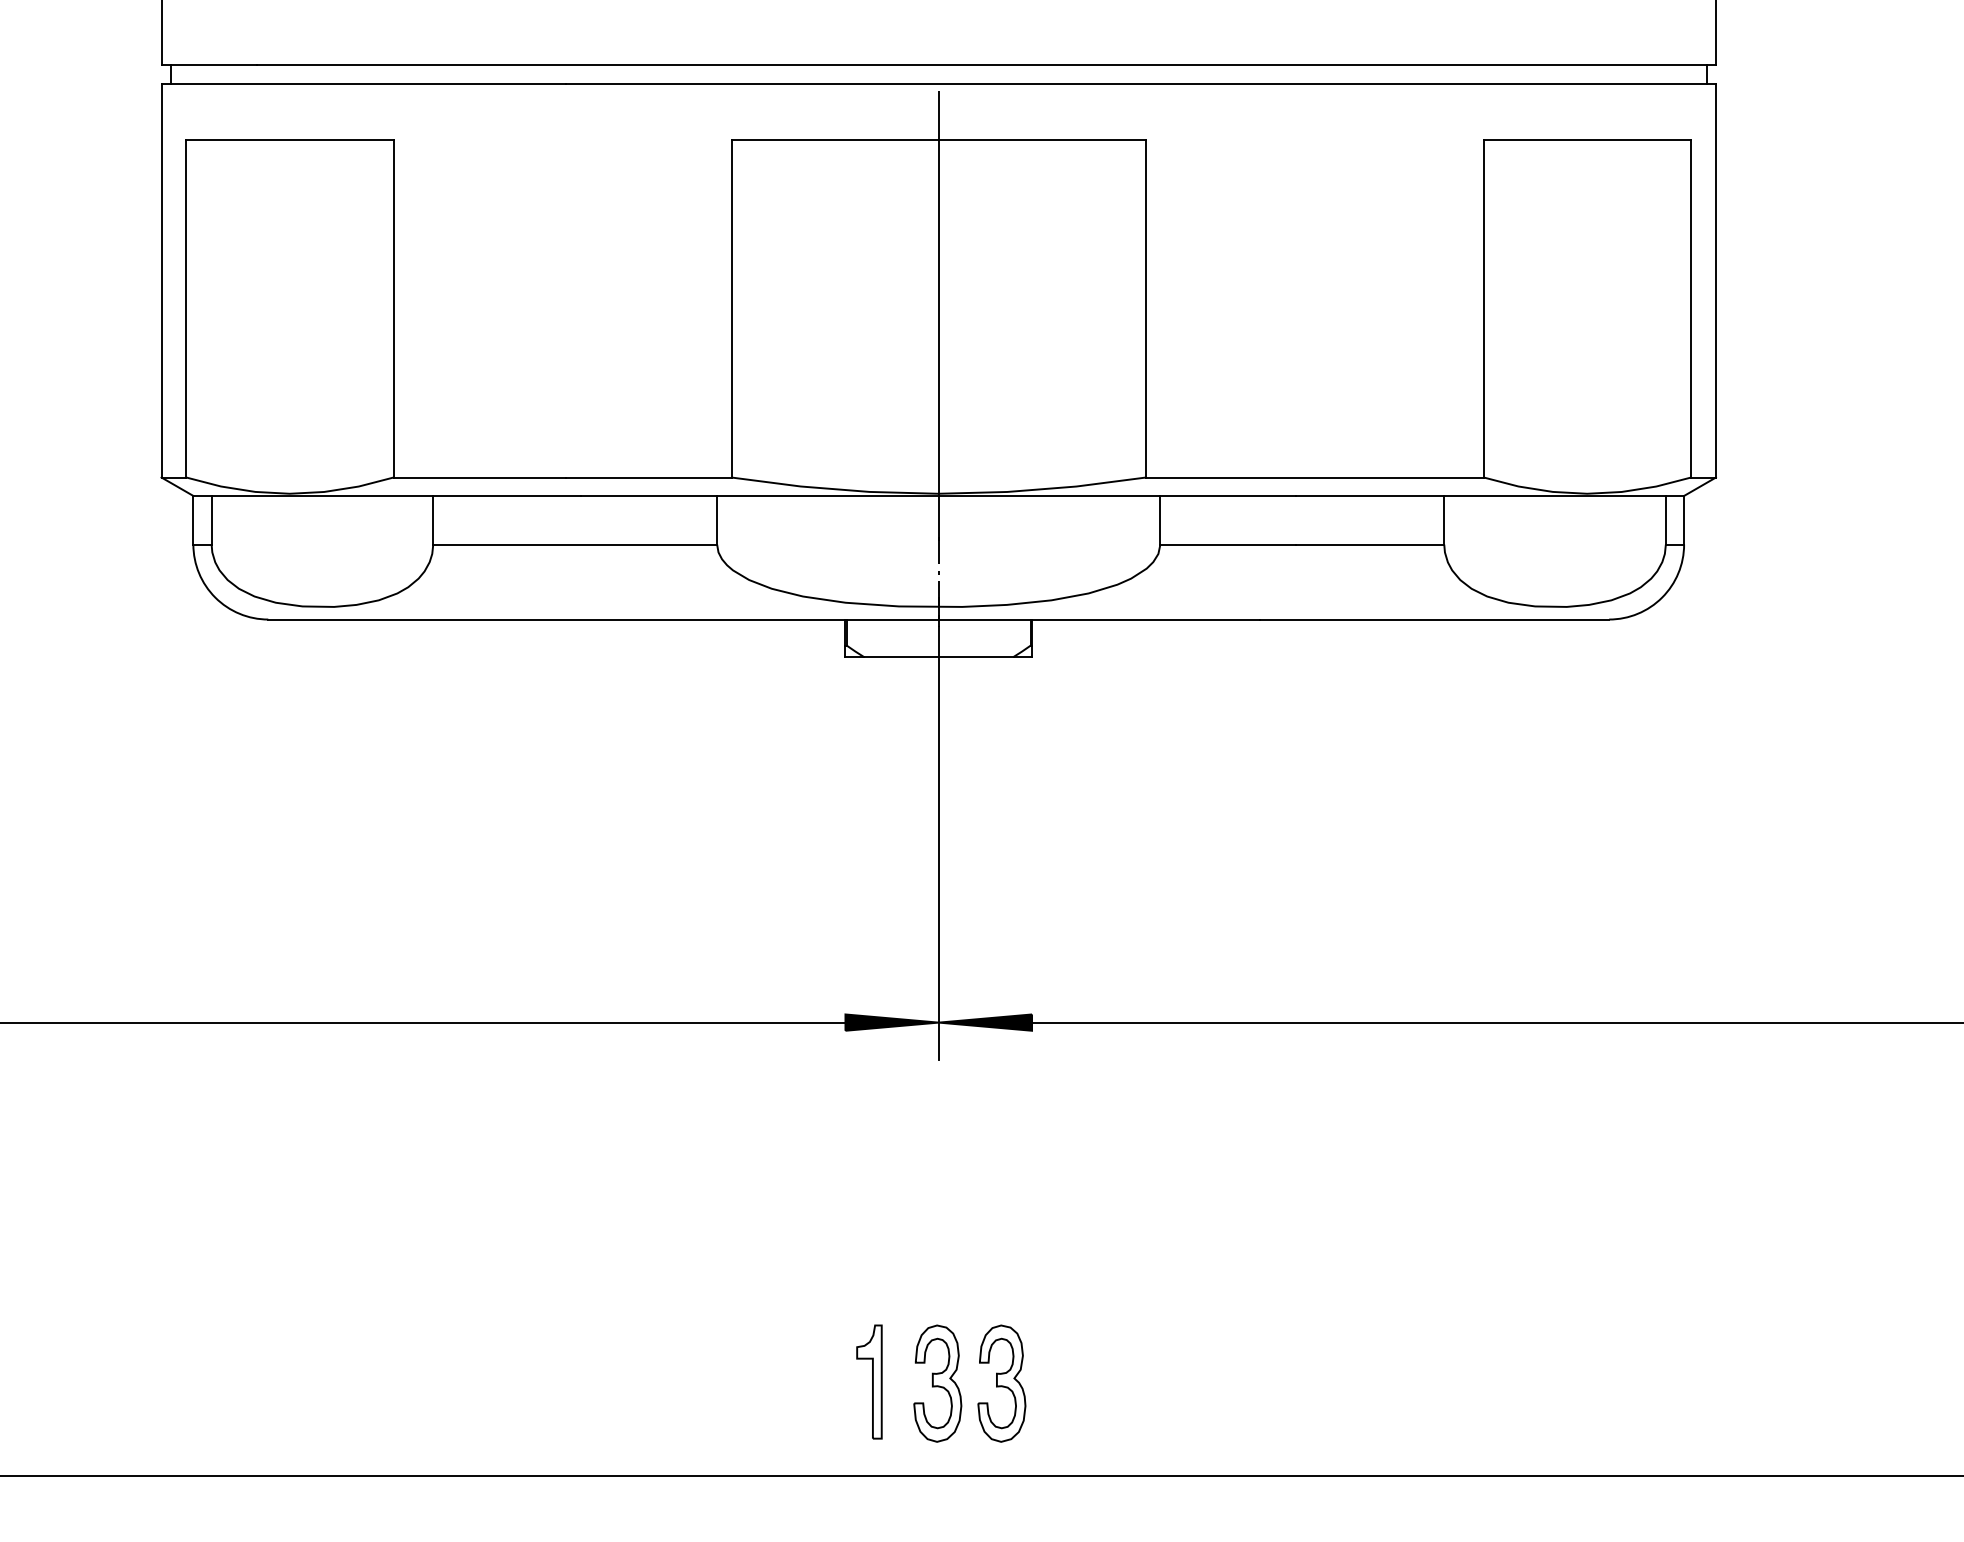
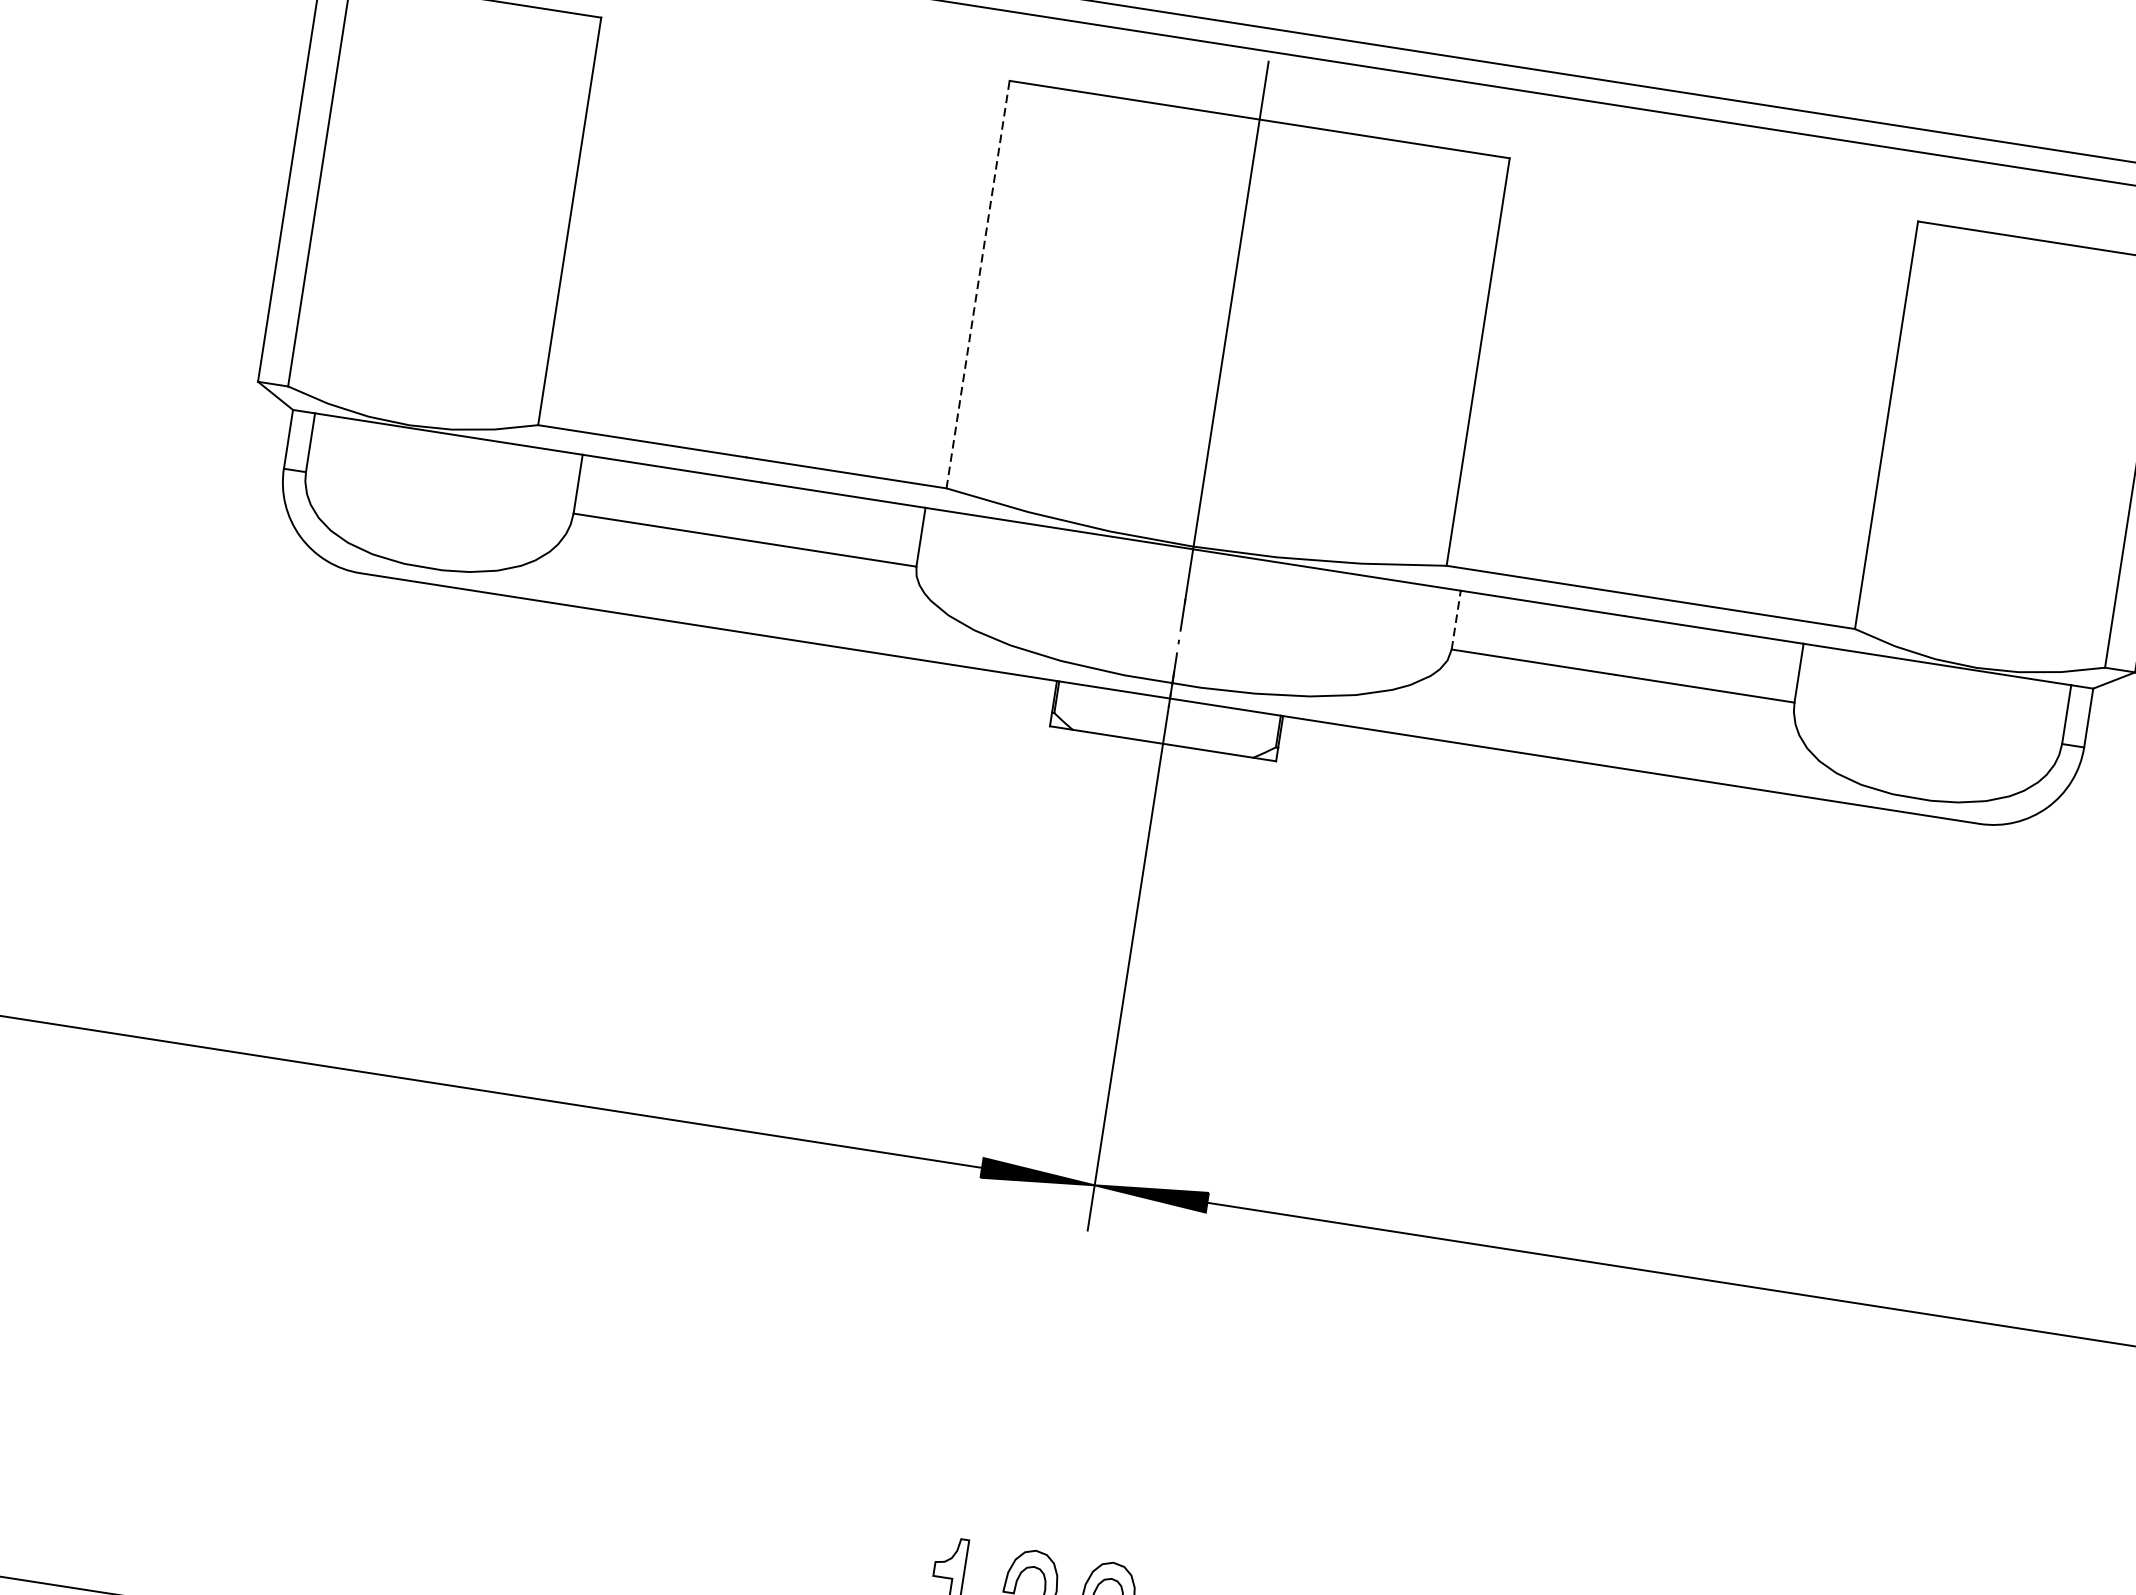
line: (731, 308) -> (977, 284), solid -> dashed
line: (1160, 519) -> (1456, 619), solid -> dashed

